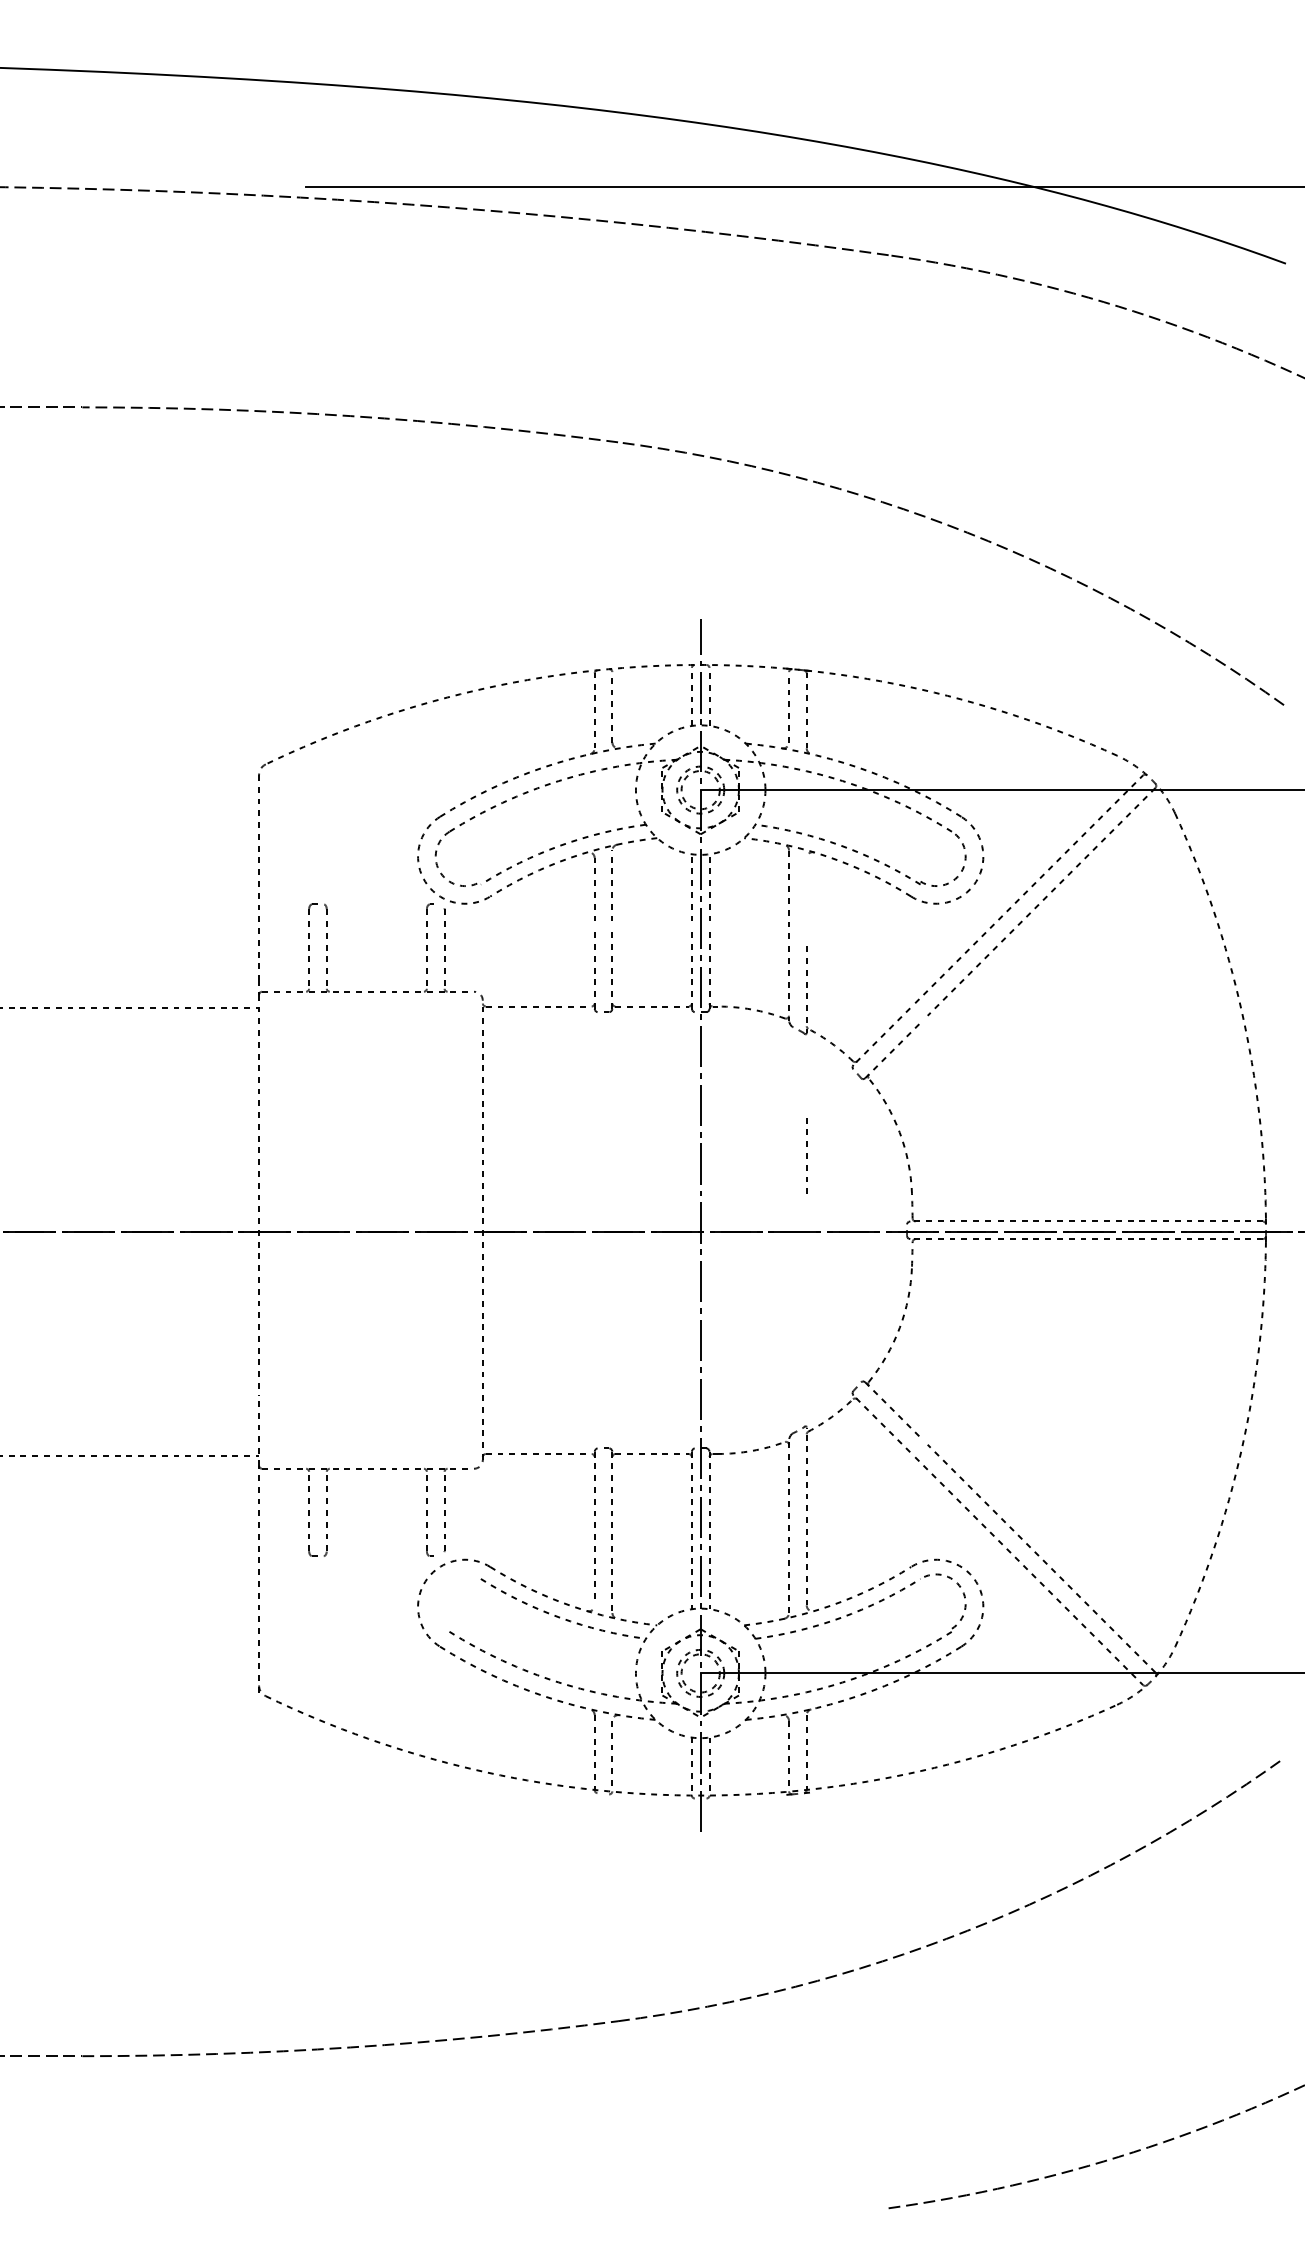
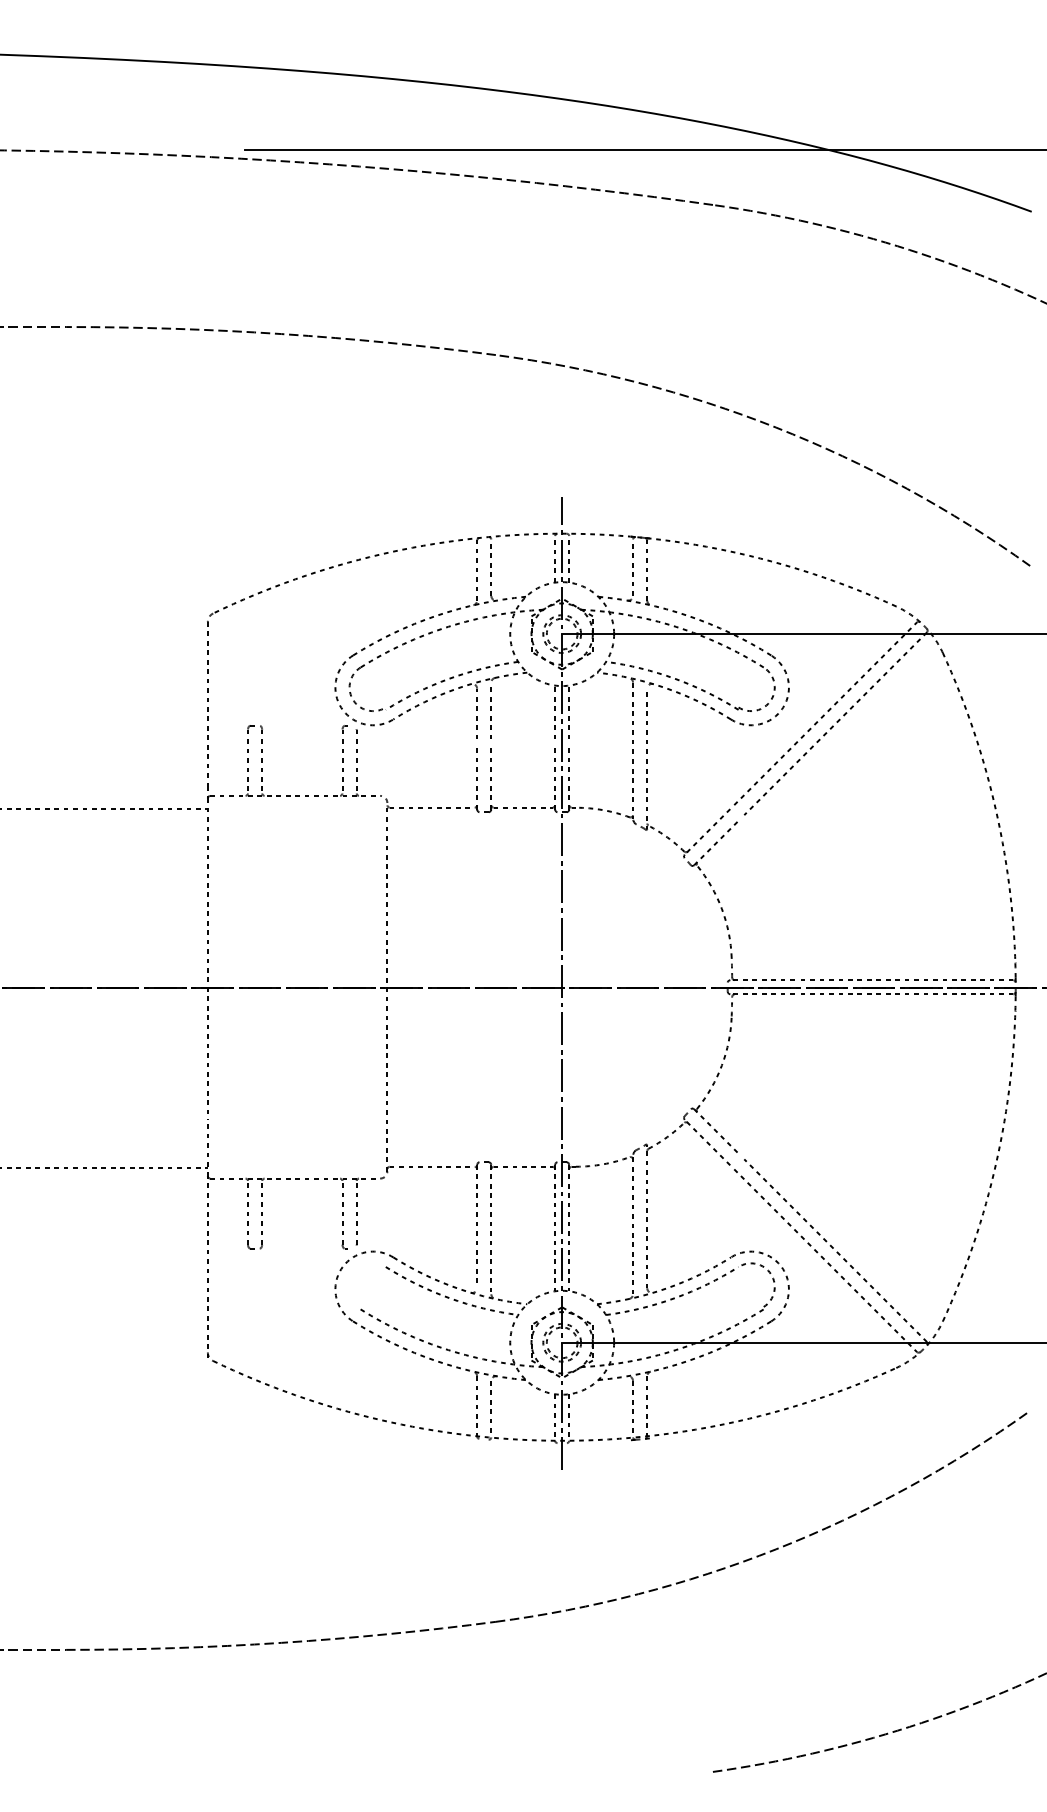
line: (806, 1155) -> (647, 722), moved

